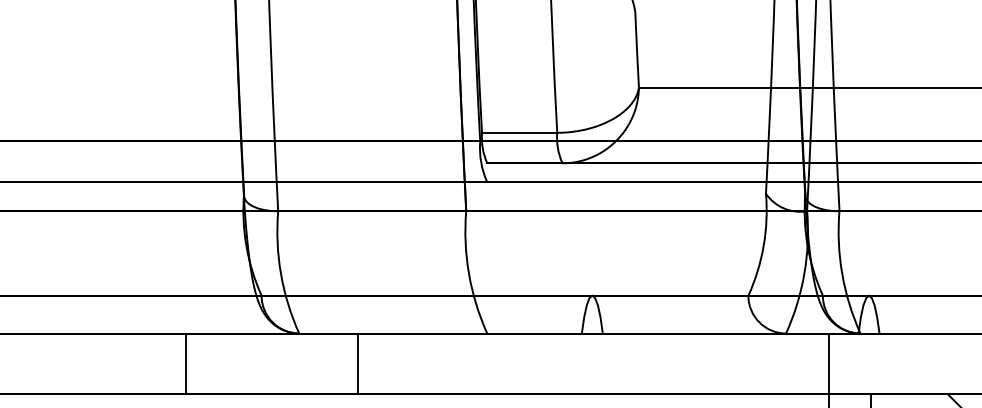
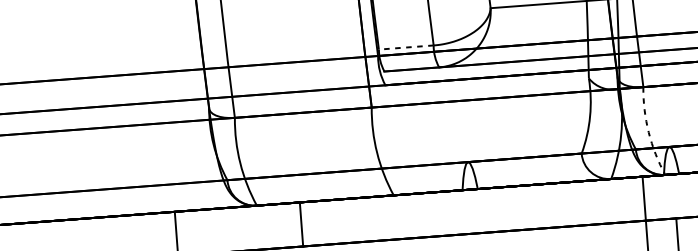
line: (519, 132) -> (406, 47), solid -> dashed
arc: (842, 273) -> (648, 132), solid -> dashed

